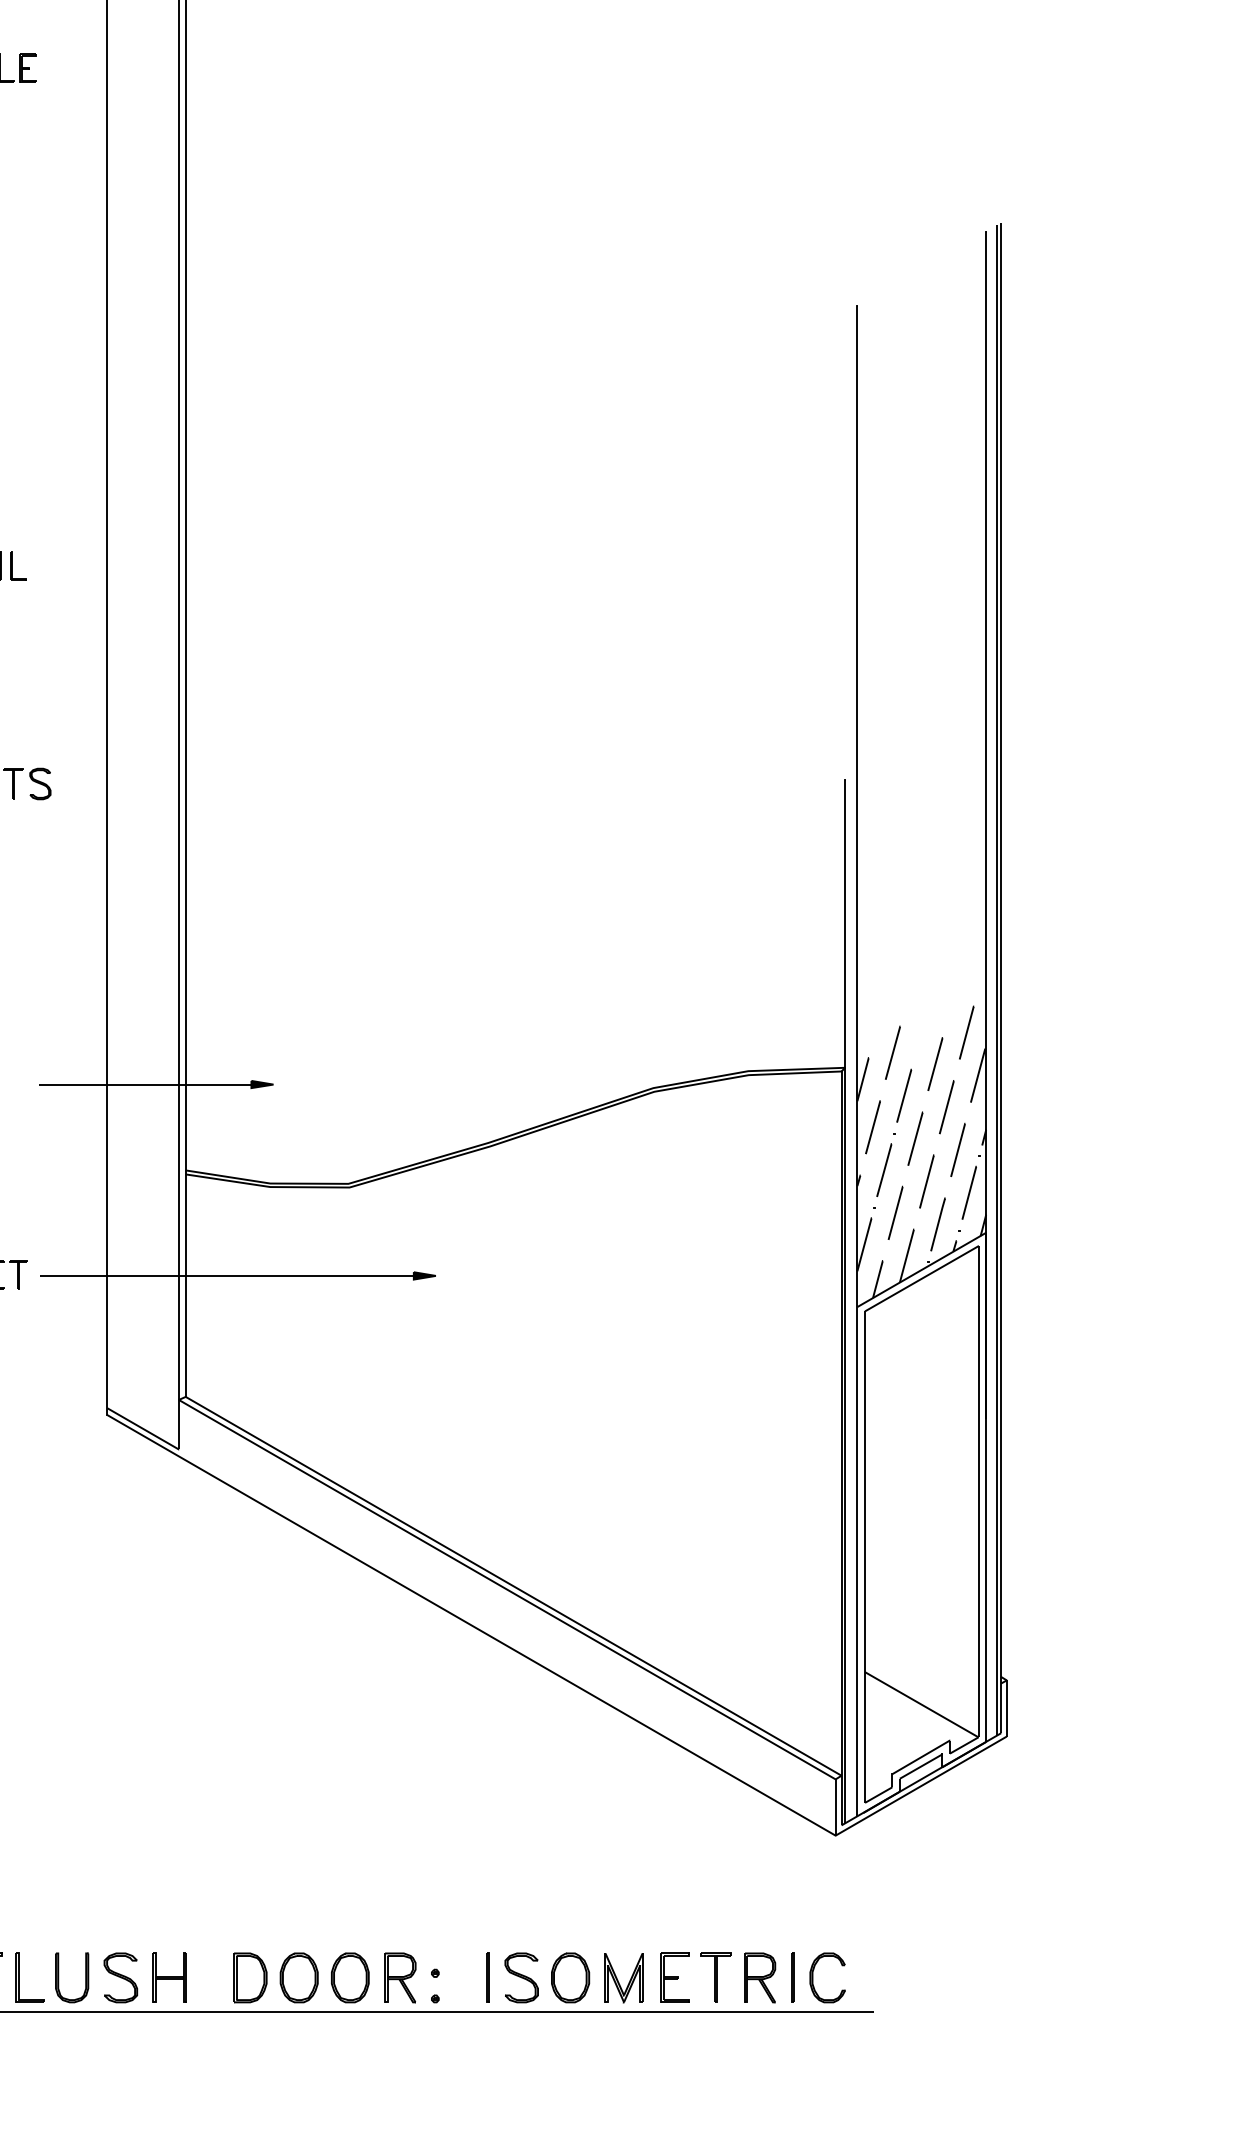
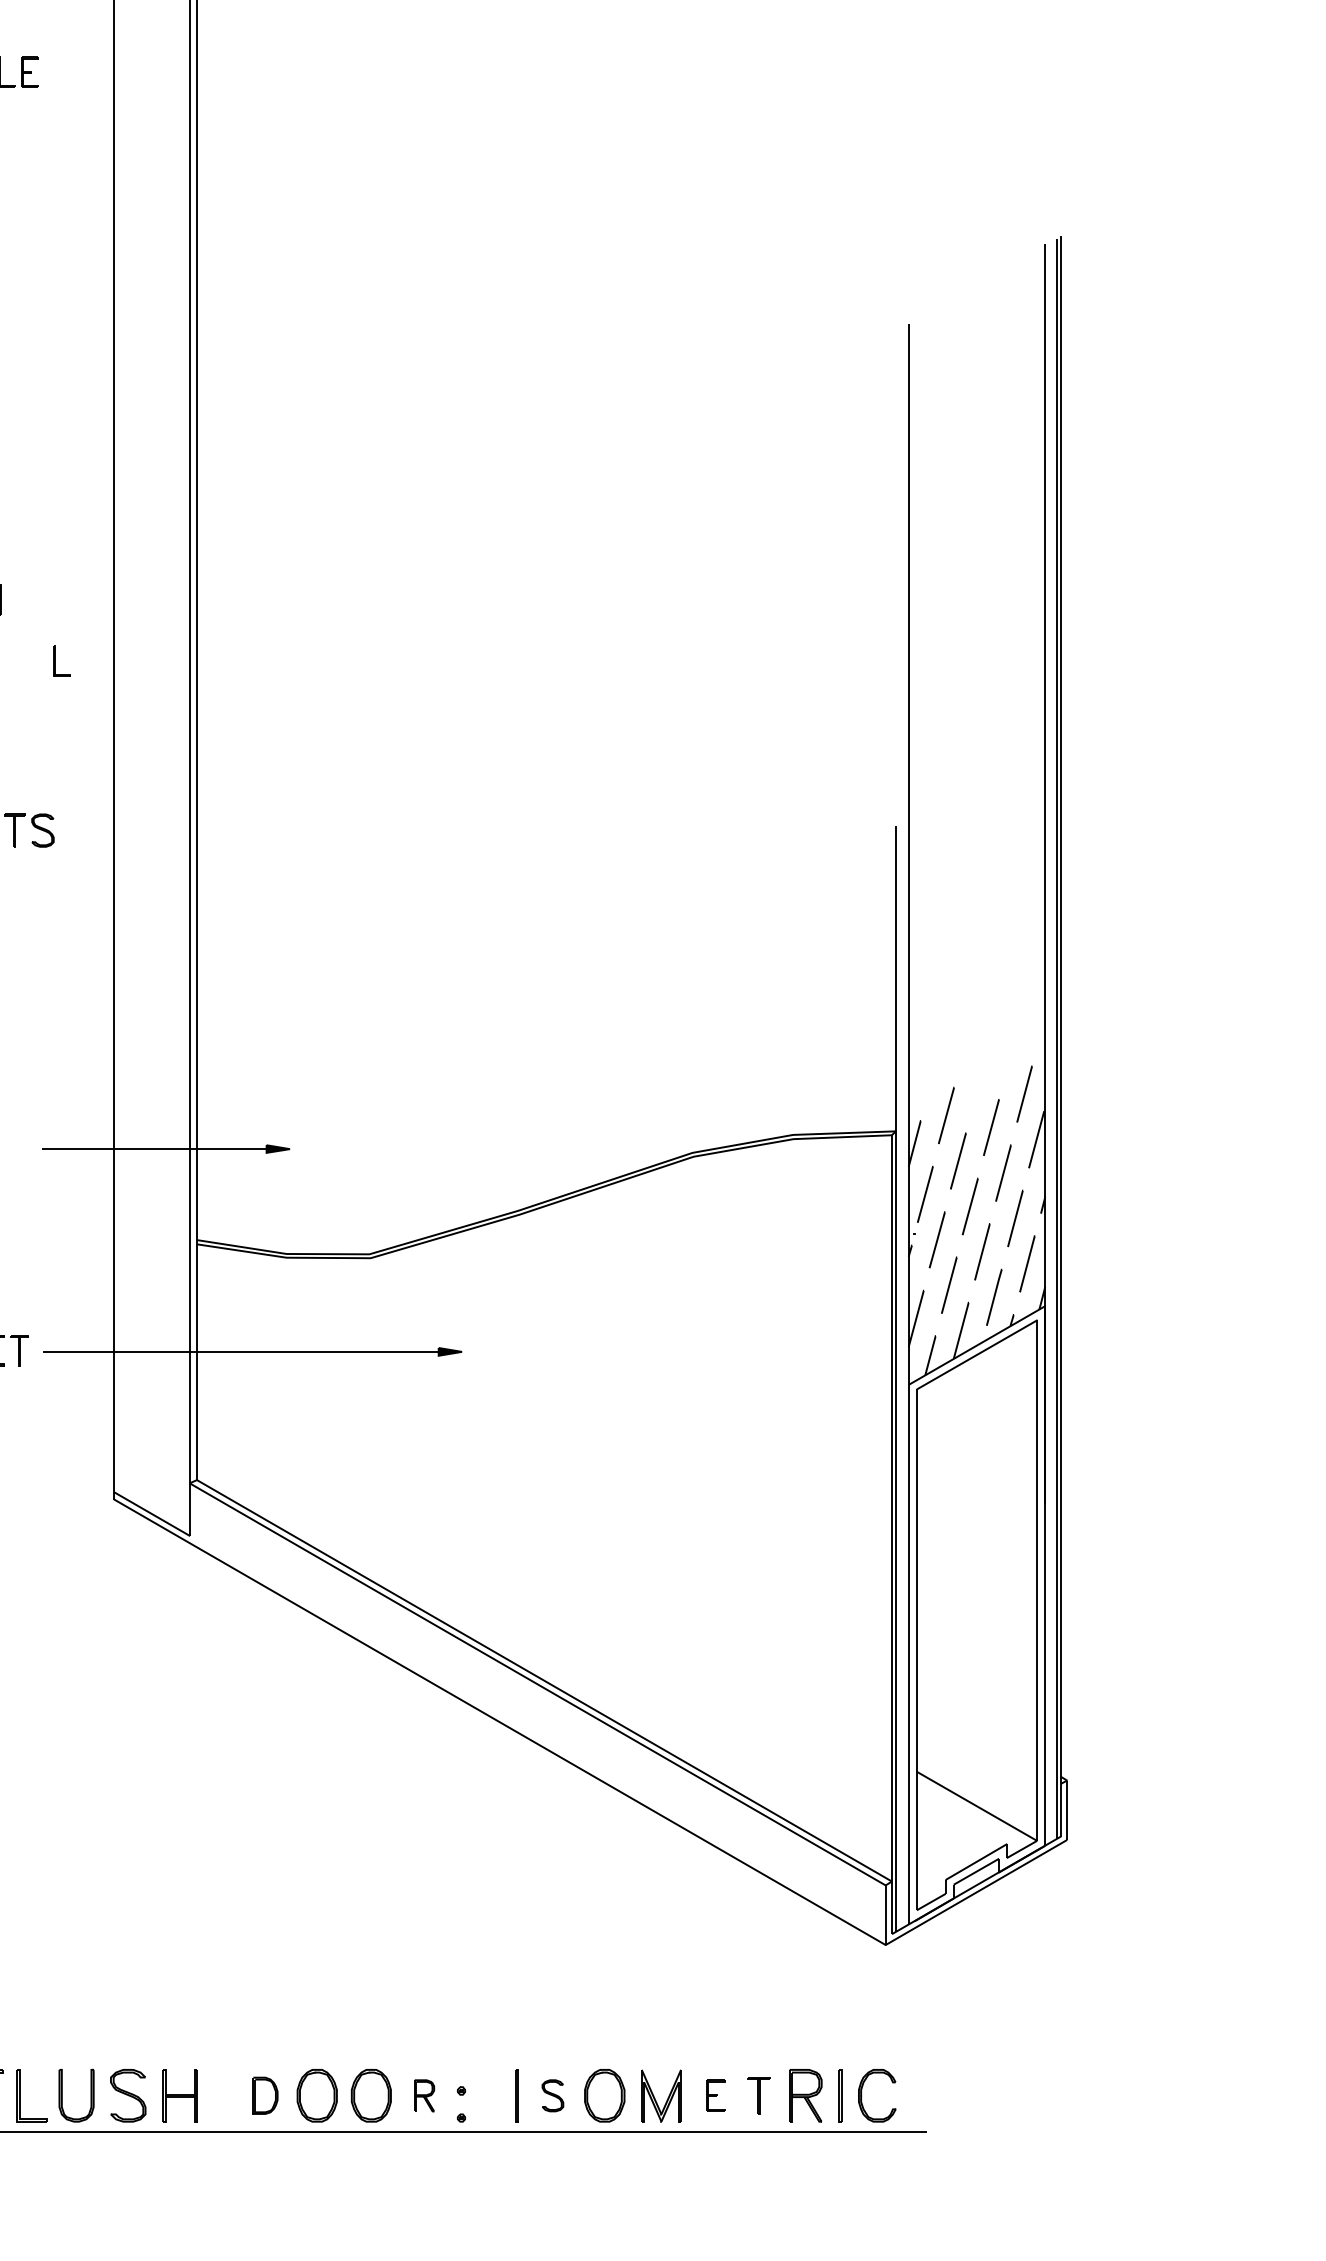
part: (18, 565) -> (62, 660), moved
part: (250, 1977) -> (265, 2095), size x0.7
part: (400, 1977) -> (424, 2095), size x0.6
part: (521, 1977) -> (552, 2095), size x0.6
part: (674, 1977) -> (714, 2095), size x0.6
part: (715, 1977) -> (758, 2095), size x0.7

